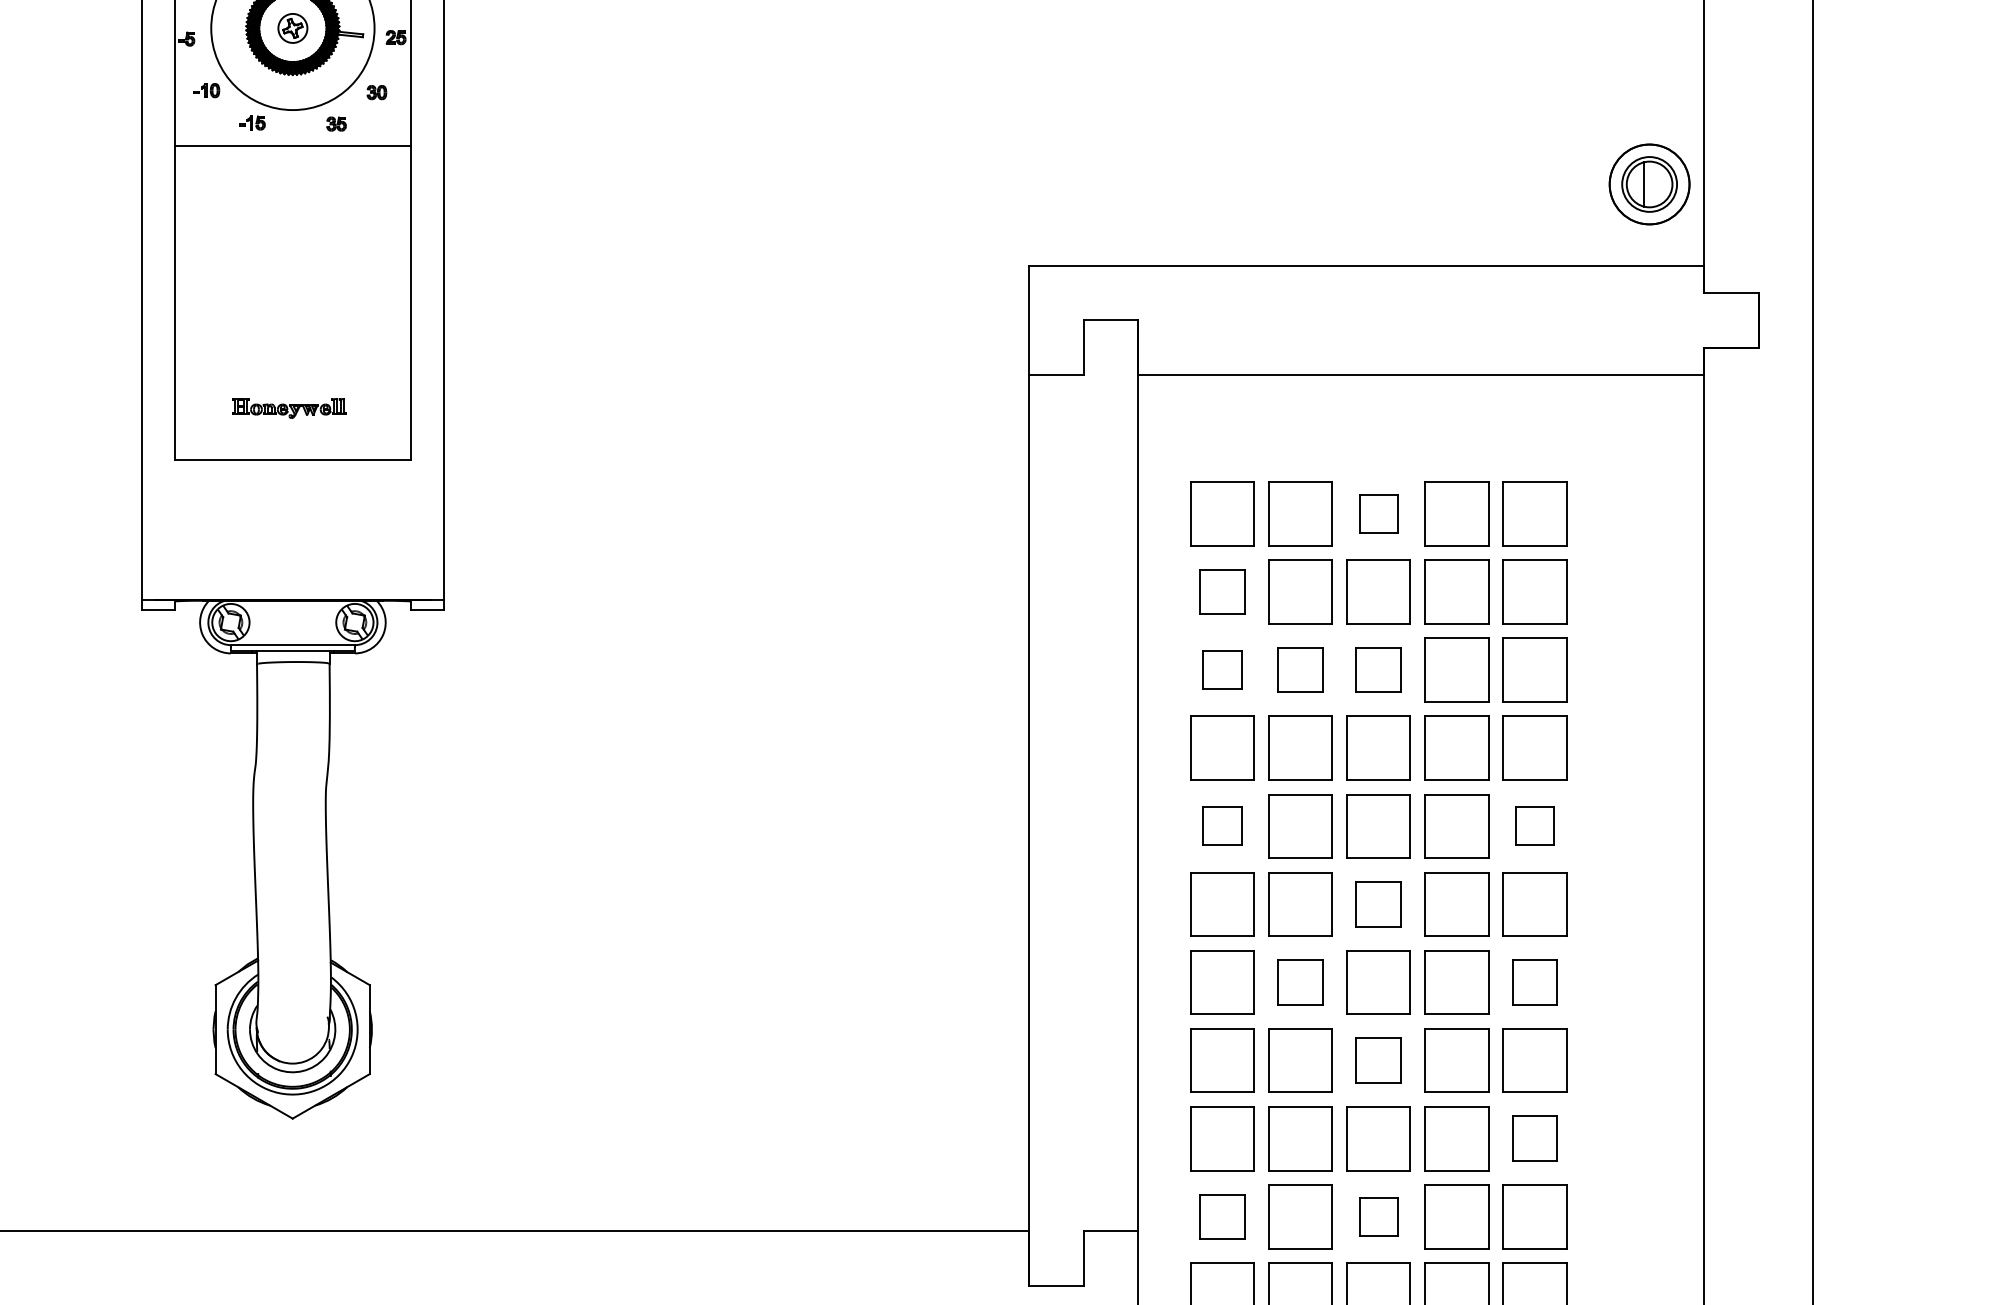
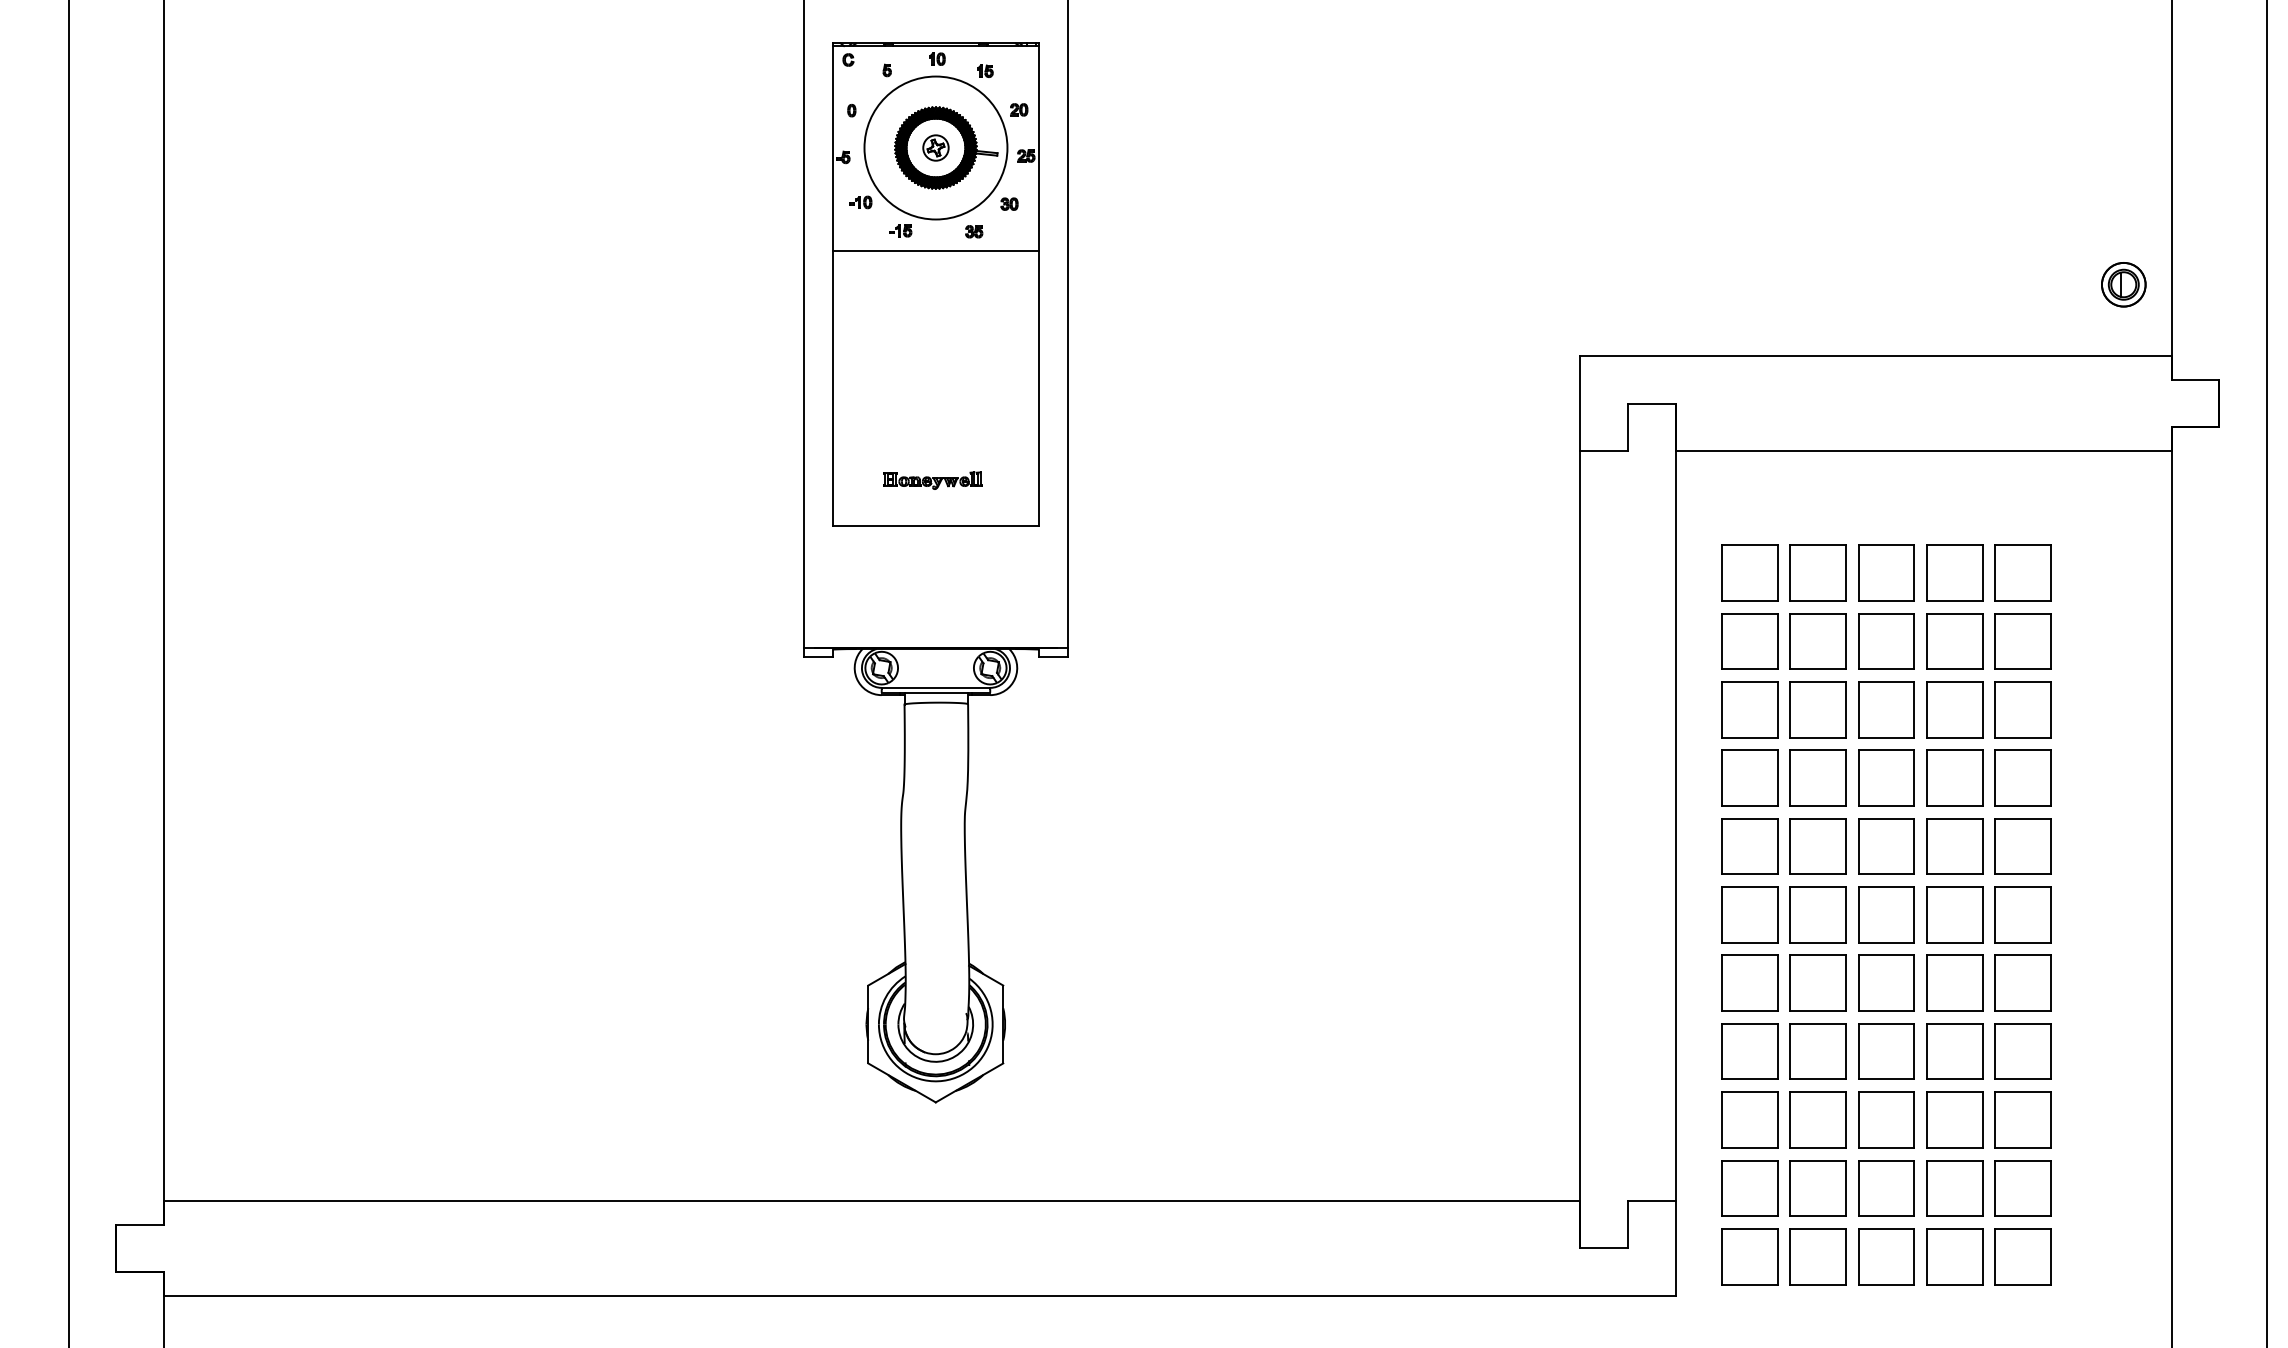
part: (1649, 184) -> (2123, 284), size x0.62
part: (1378, 513) -> (1886, 572), size x1.67
part: (1222, 592) -> (1749, 641), size x1.43
part: (1222, 669) -> (1749, 709), size x1.67
part: (1299, 669) -> (1817, 709), size x1.43
part: (1378, 669) -> (1886, 709), size x1.43
part: (1222, 826) -> (1749, 846), size x1.67
part: (1534, 826) -> (2022, 846), size x1.67
part: (1378, 903) -> (1886, 914), size x1.43
part: (1299, 981) -> (1817, 982), size x1.43
part: (1534, 981) -> (2022, 982), size x1.43
part: (1378, 1060) -> (1886, 1051), size x1.43
part: (1534, 1138) -> (2022, 1119), size x1.43
part: (1222, 1216) -> (1749, 1188), size x1.43
part: (1378, 1216) -> (1886, 1188), size x1.67

